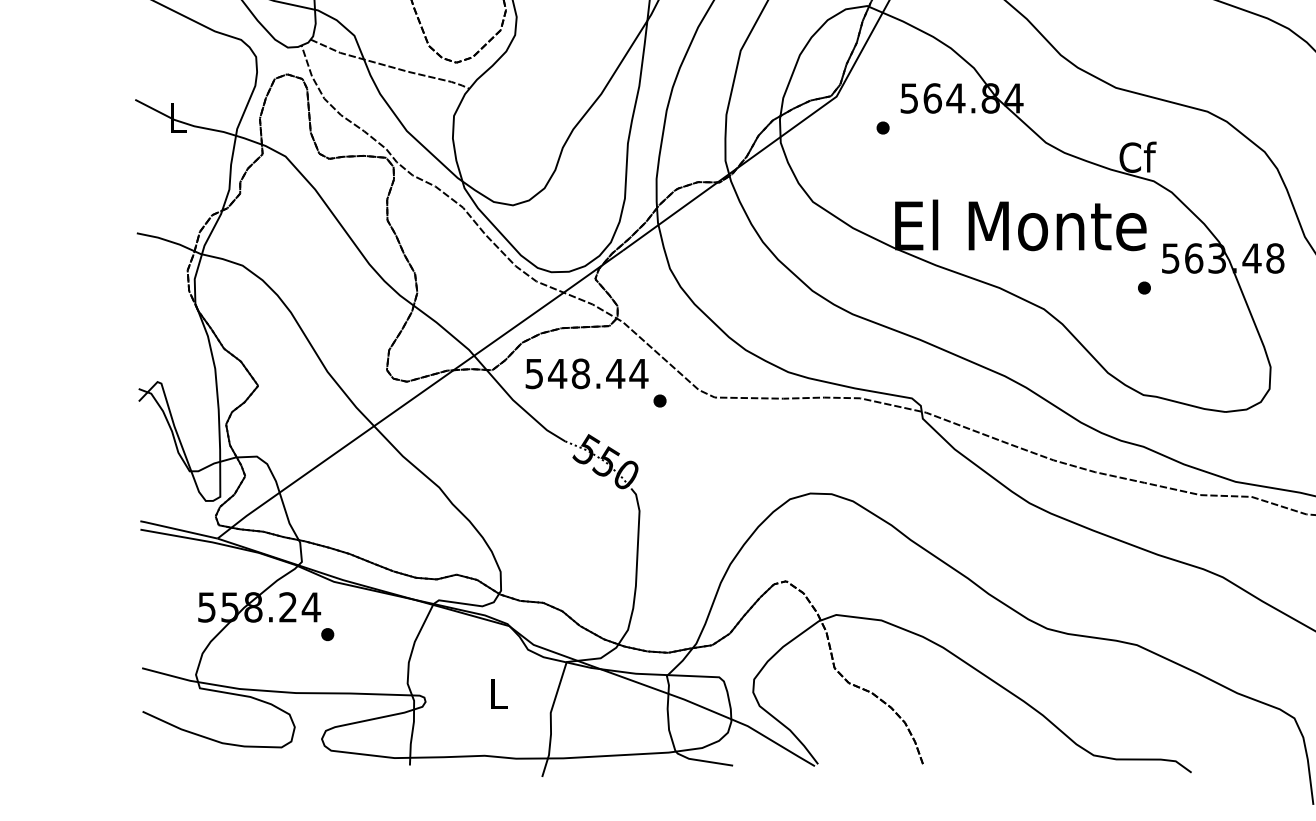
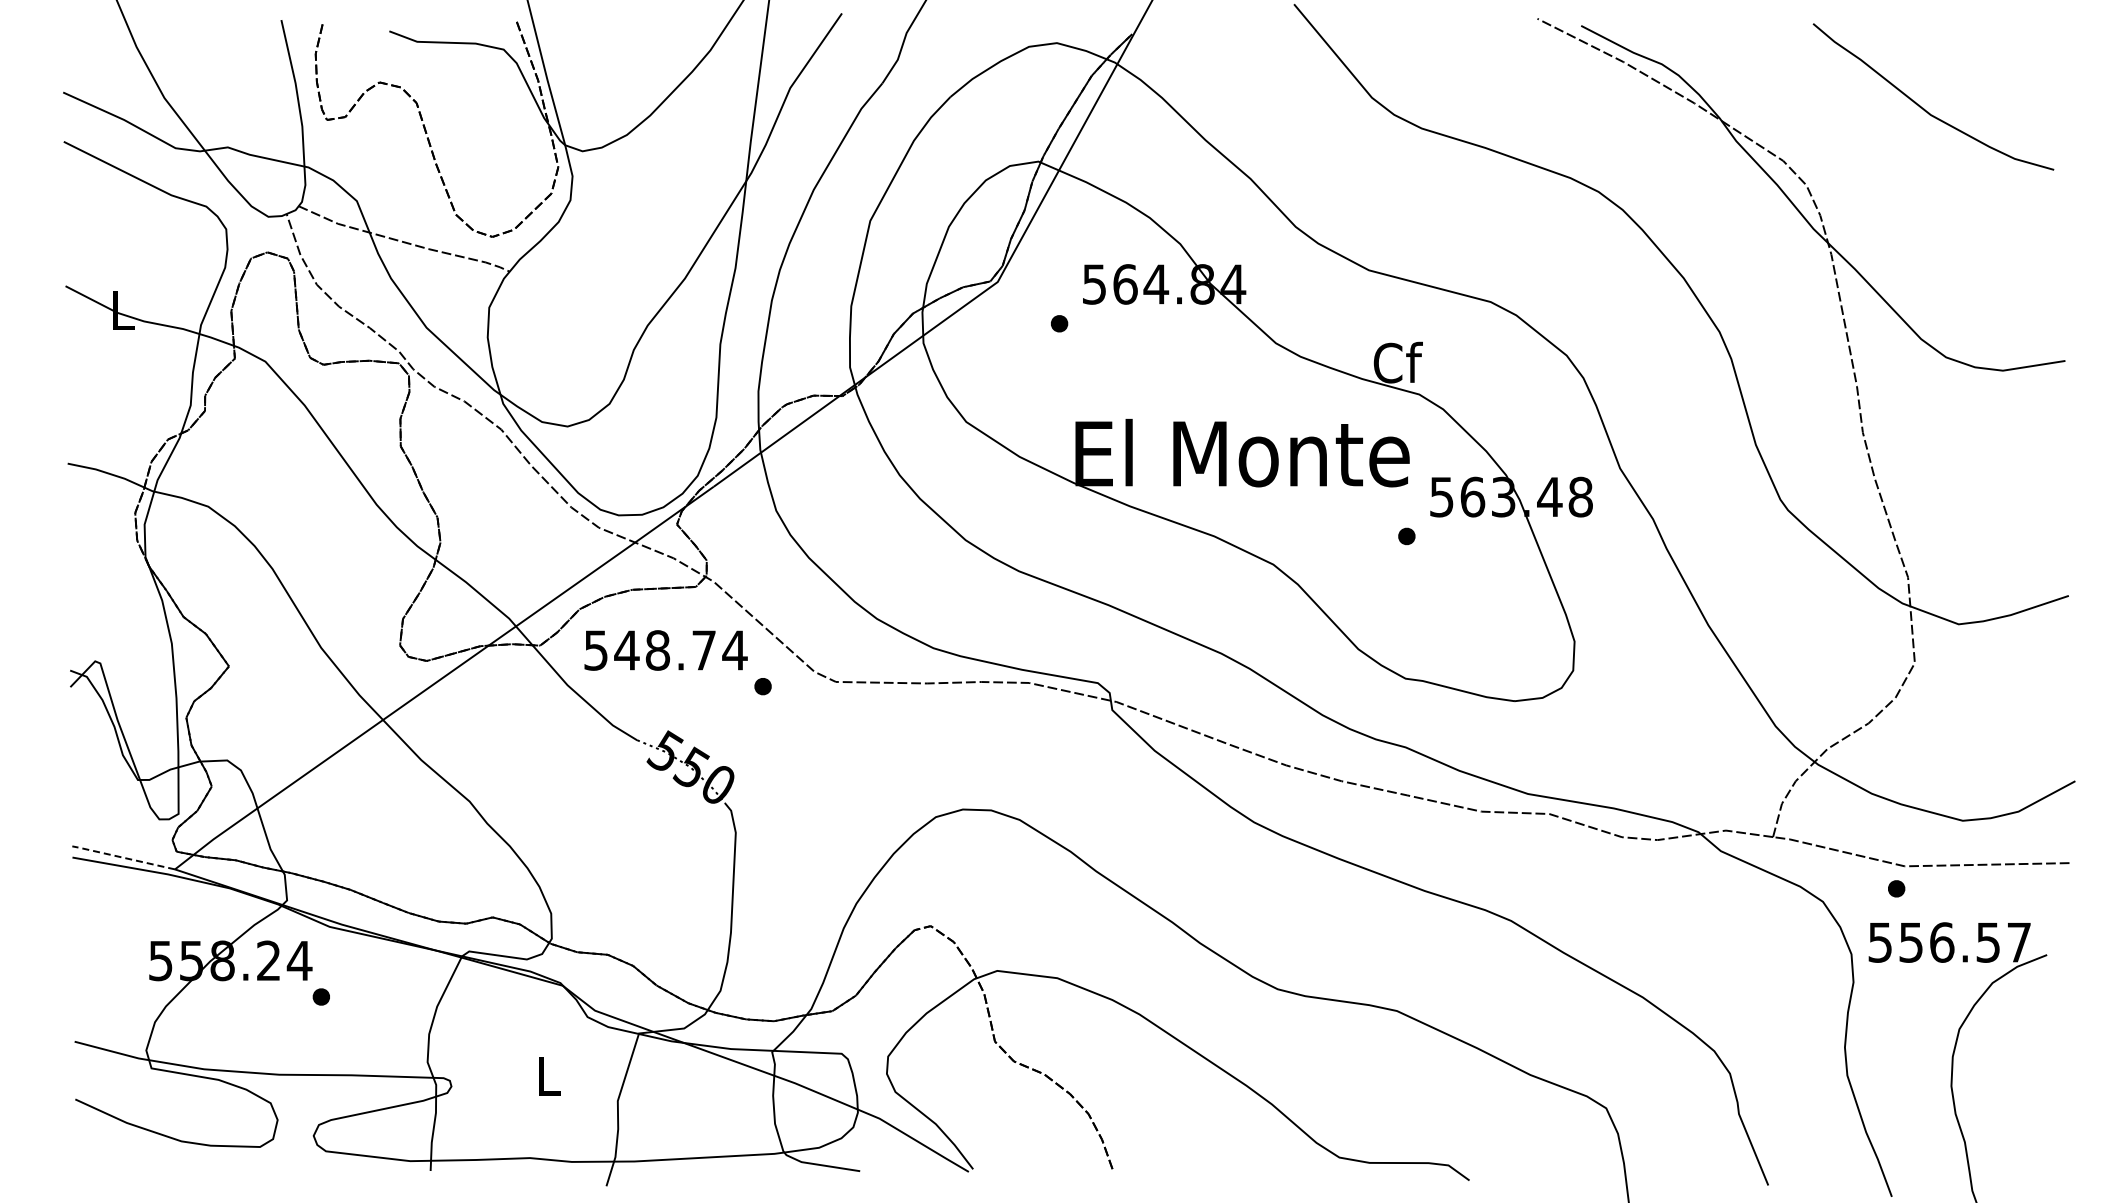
text: (615, 373) -> (703, 650), 548.44 -> 548.74
line: (178, 529) -> (122, 857), solid -> dashed

